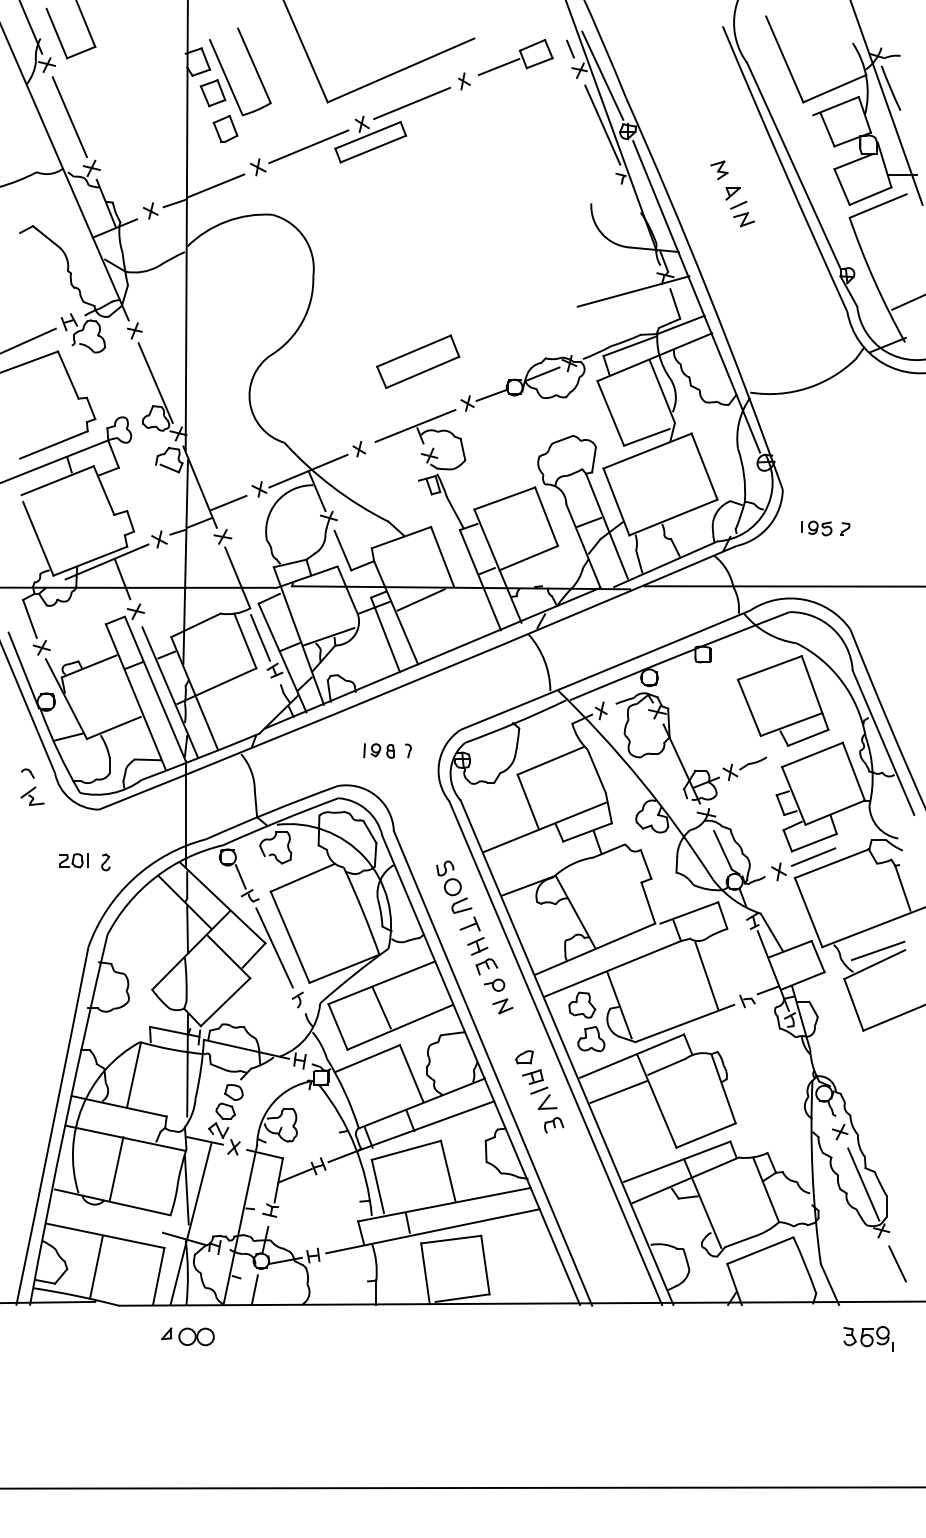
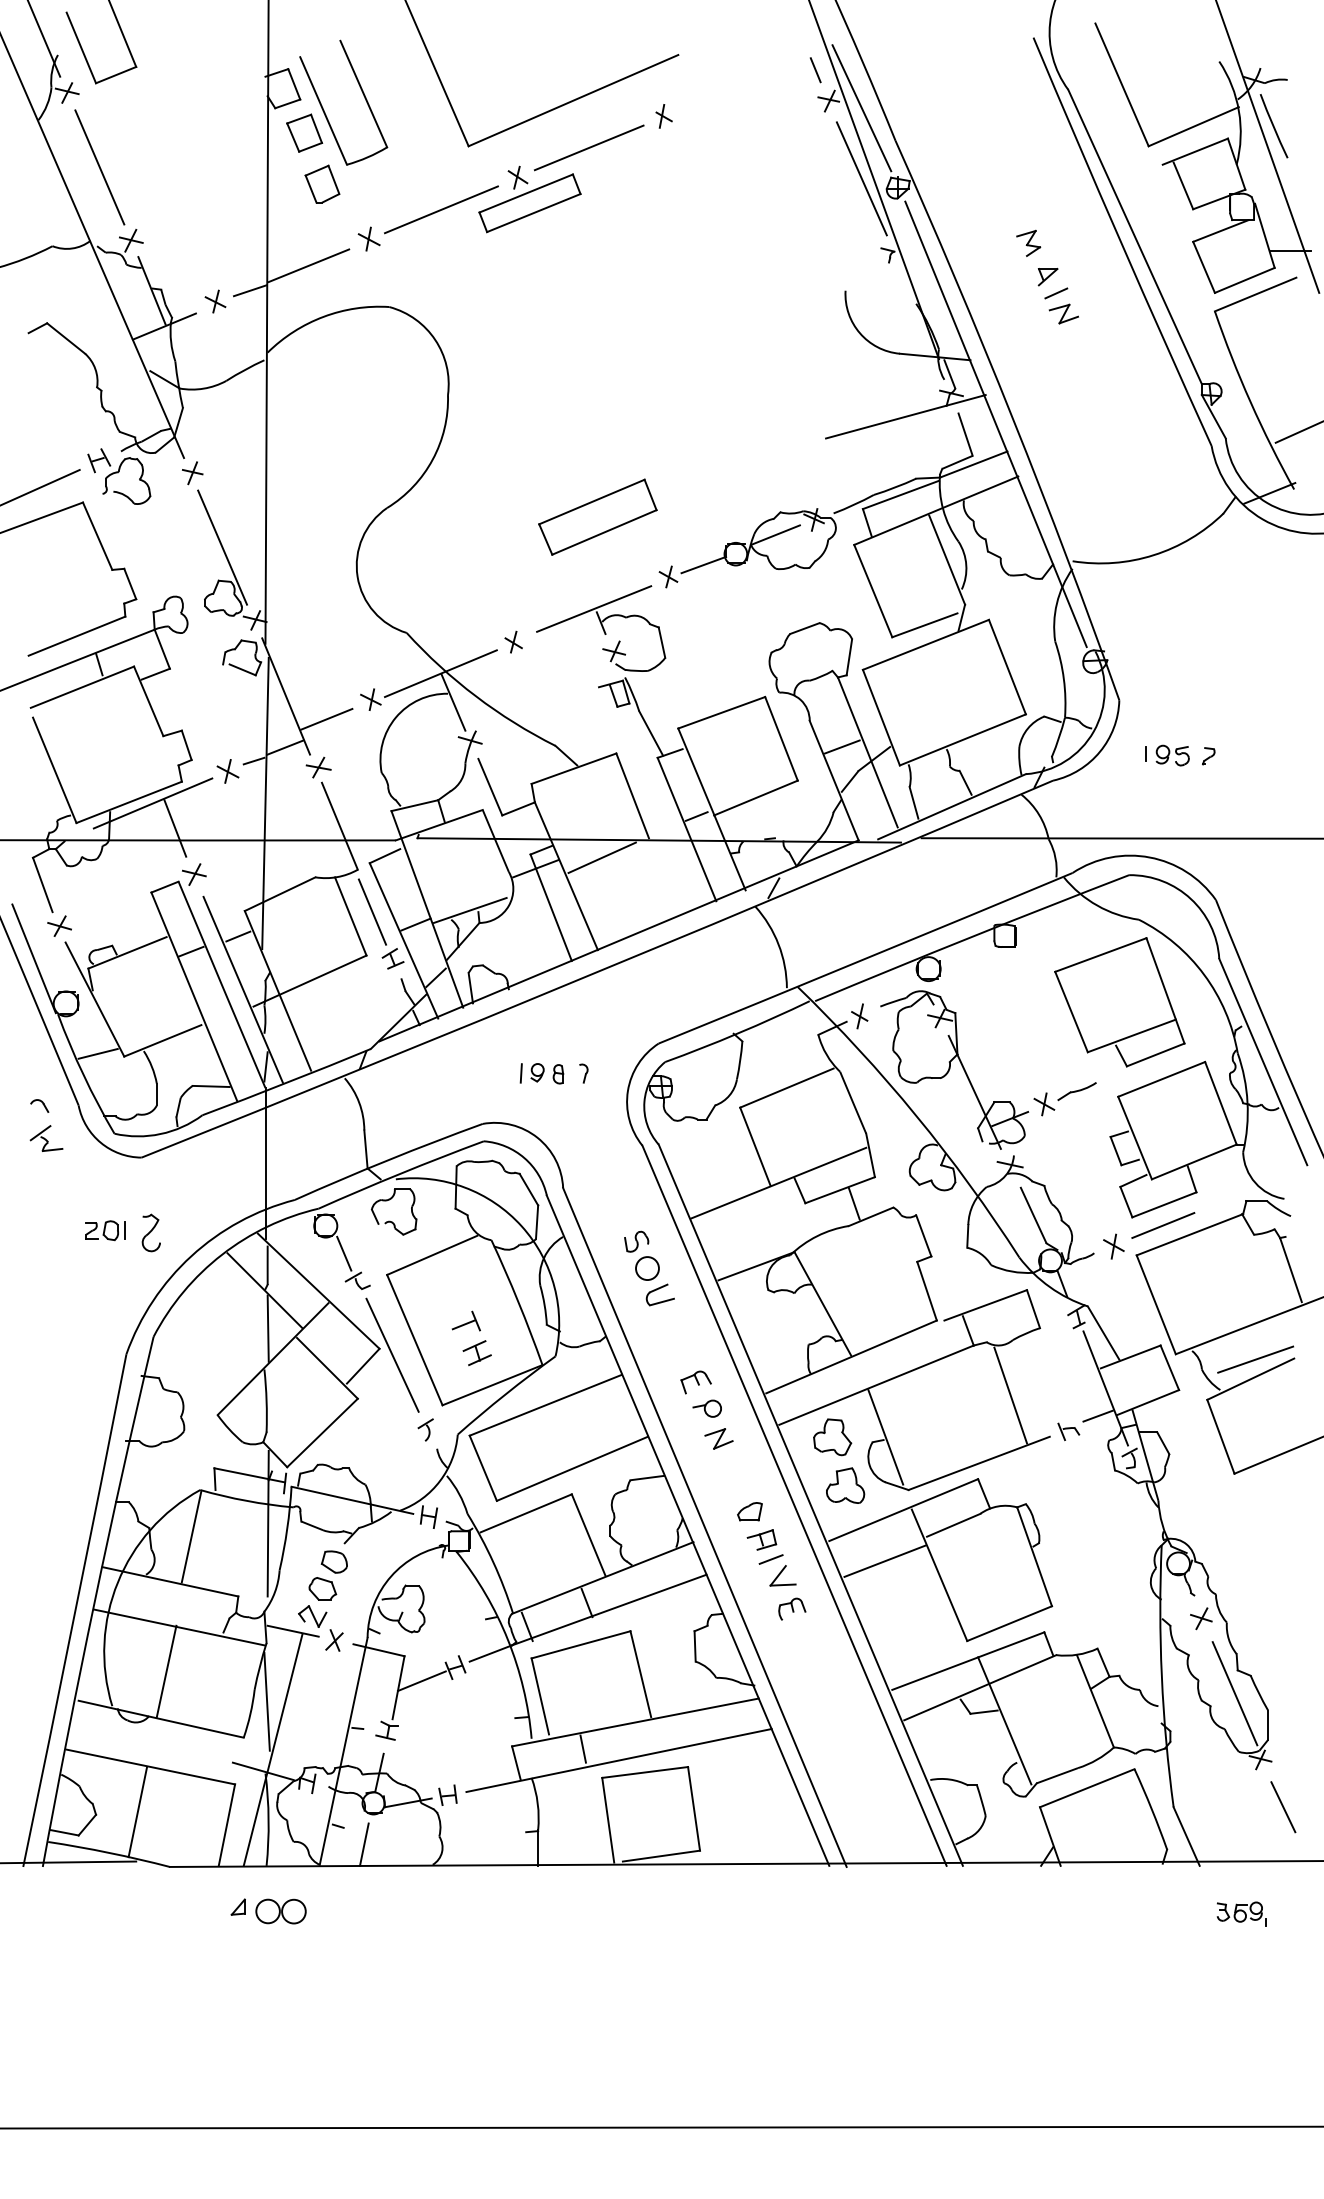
part: (515, 57) -> (737, 82), removed
part: (105, 862) -> (150, 1233), size x1.6
part: (473, 935) -> (471, 1337), moved
line: (381, 1007) -> (545, 1440), removed
part: (868, 1338) -> (1241, 1913), size x0.7

